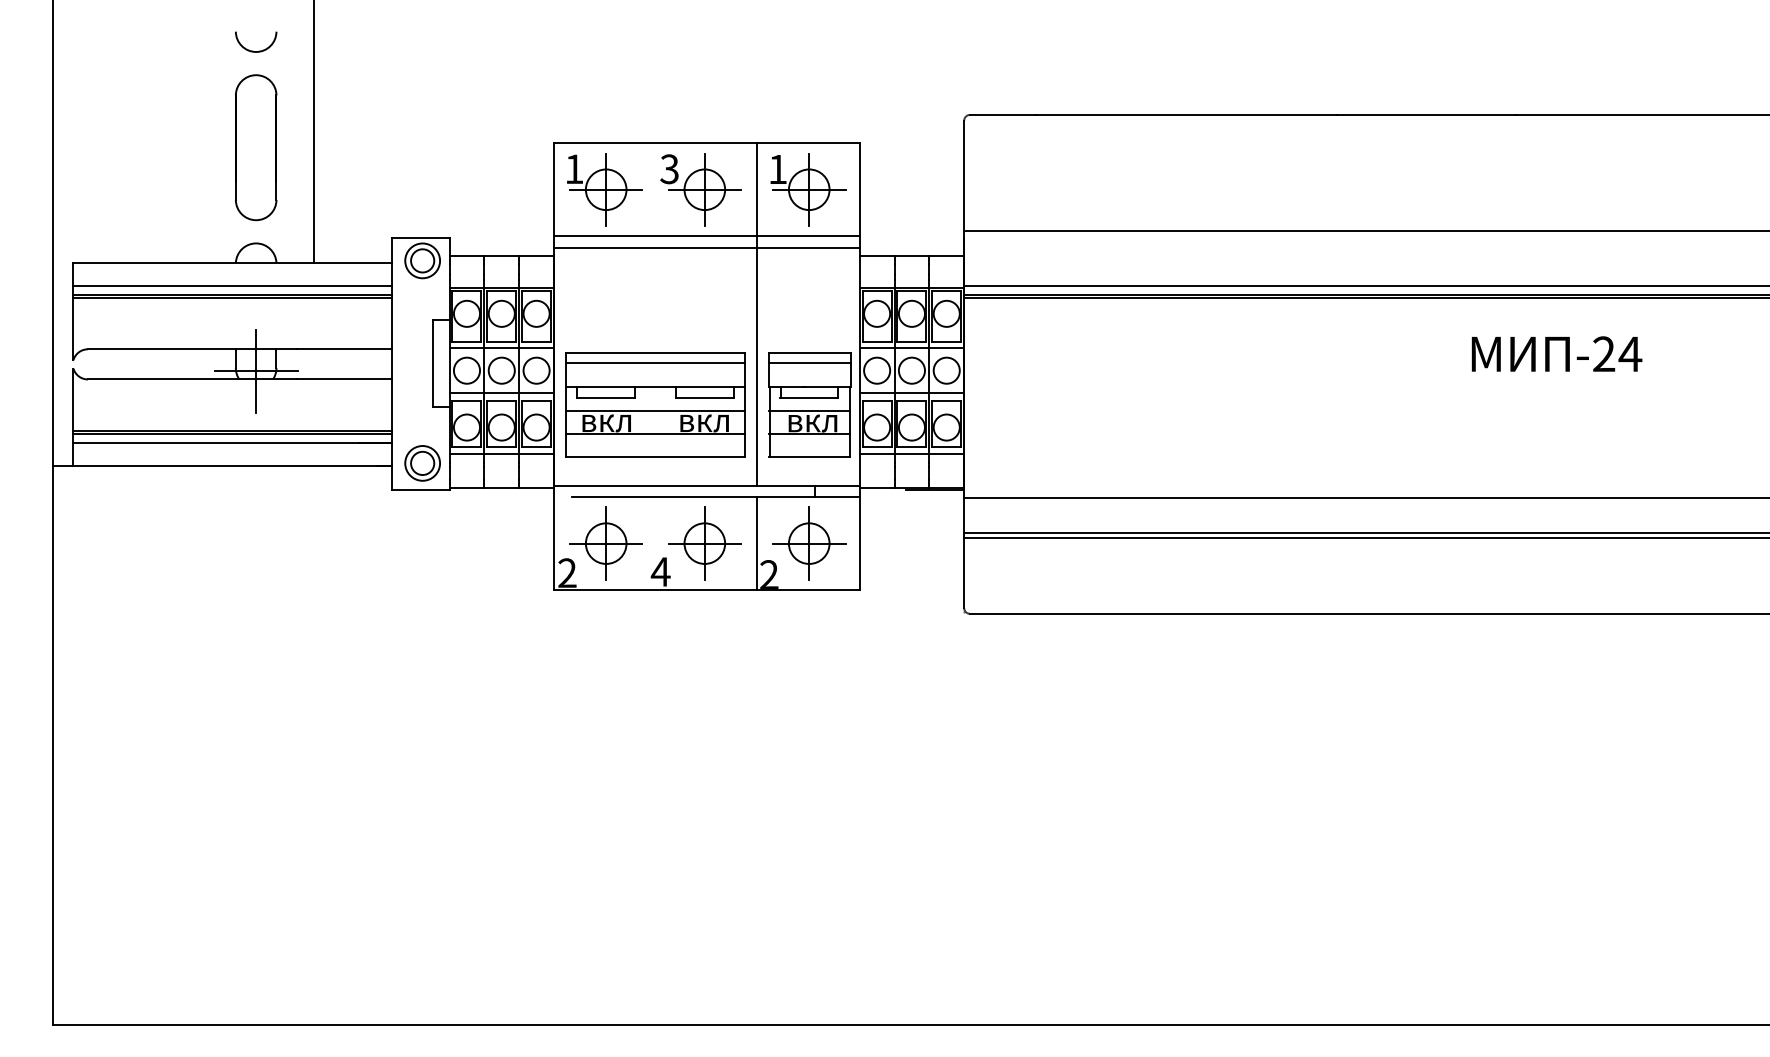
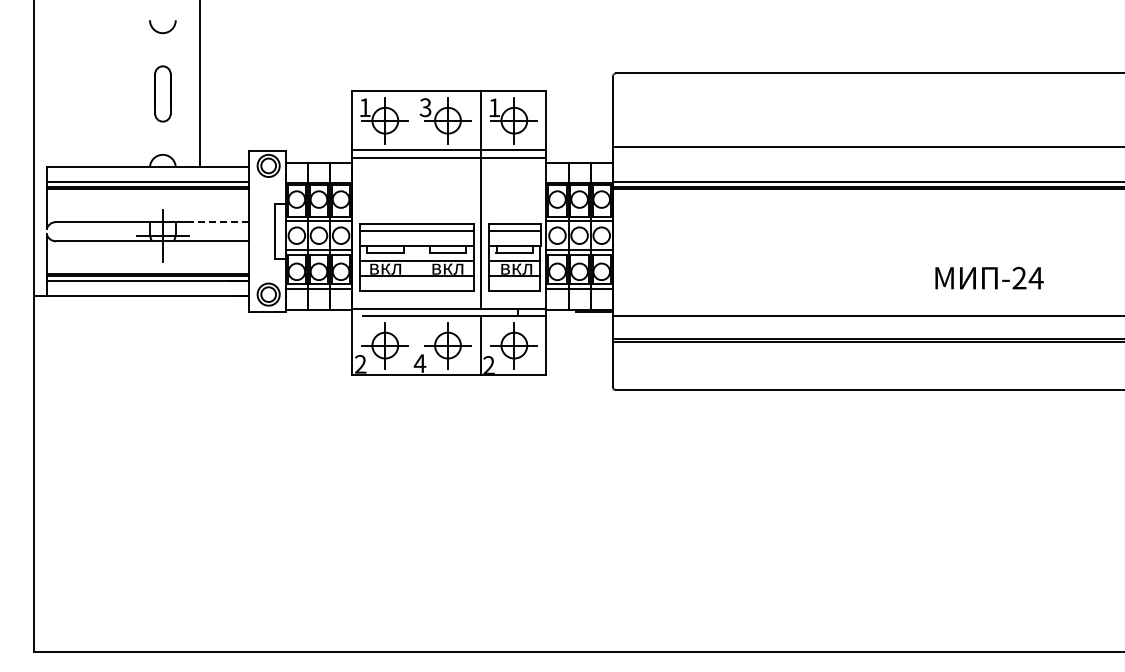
part: (255, 146) -> (162, 93), size x0.6
line: (343, 349) -> (218, 222), solid -> dashed
text: (1556, 353) -> (989, 277), moved

